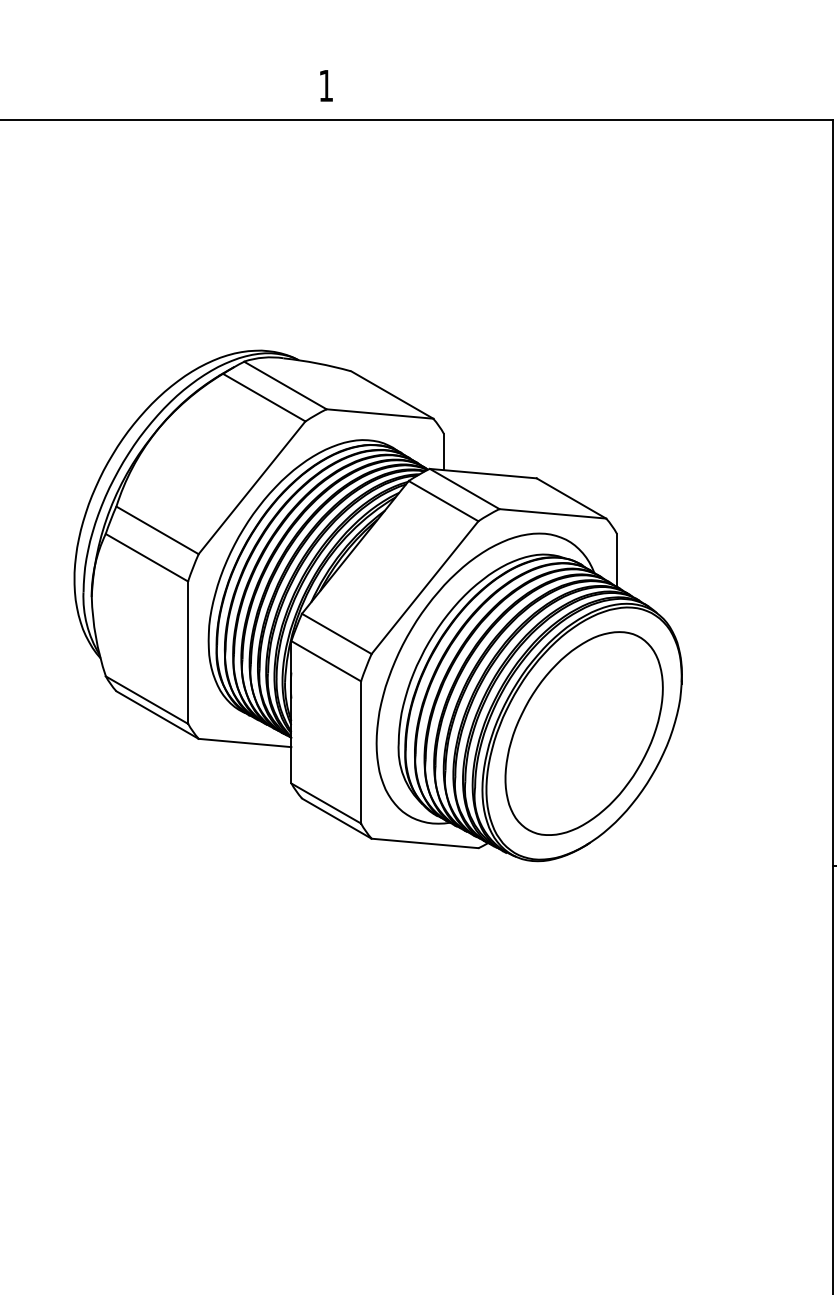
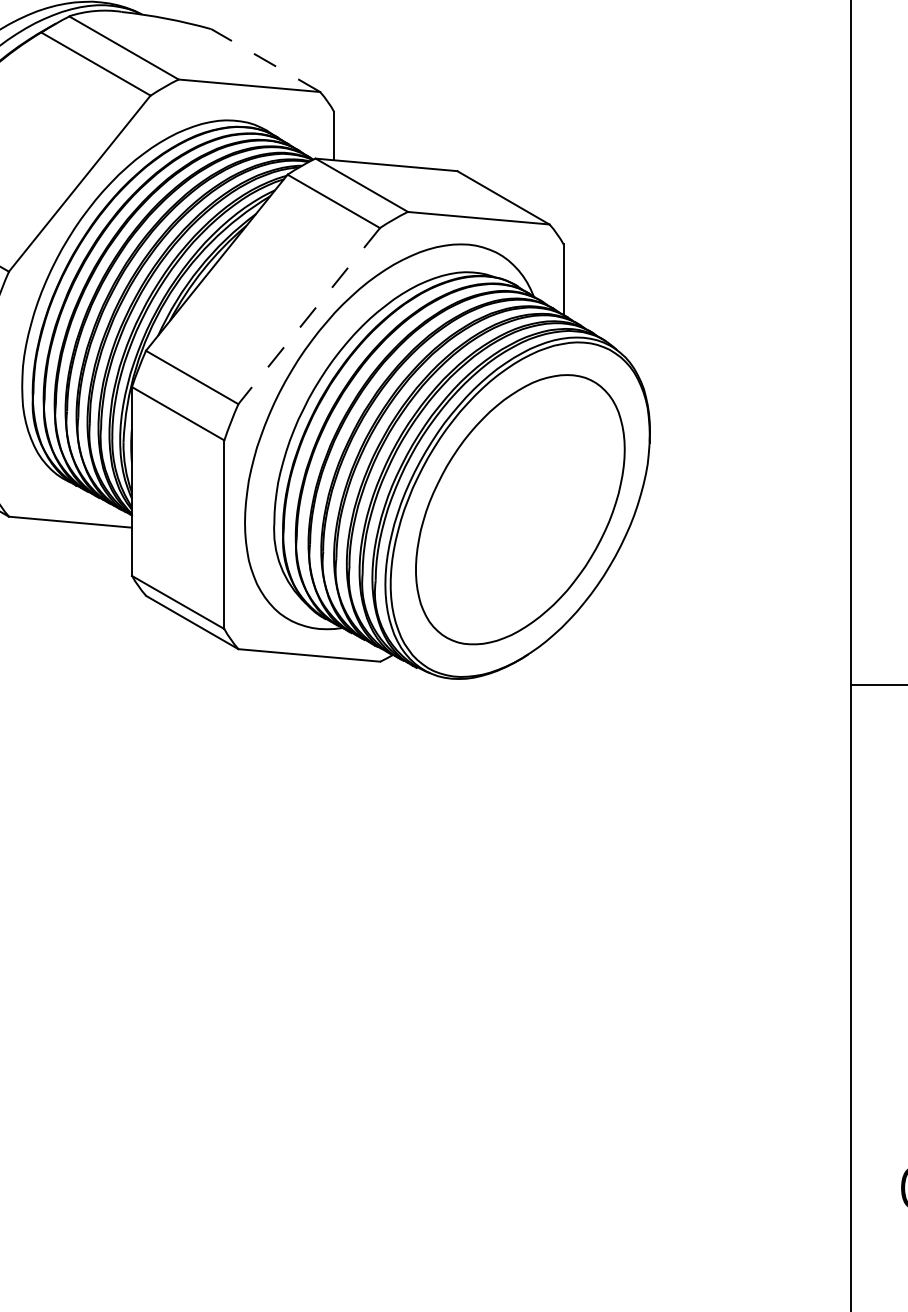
line: (392, 394) -> (266, 59), solid -> dashed
line: (424, 588) -> (308, 317), solid -> dashed

